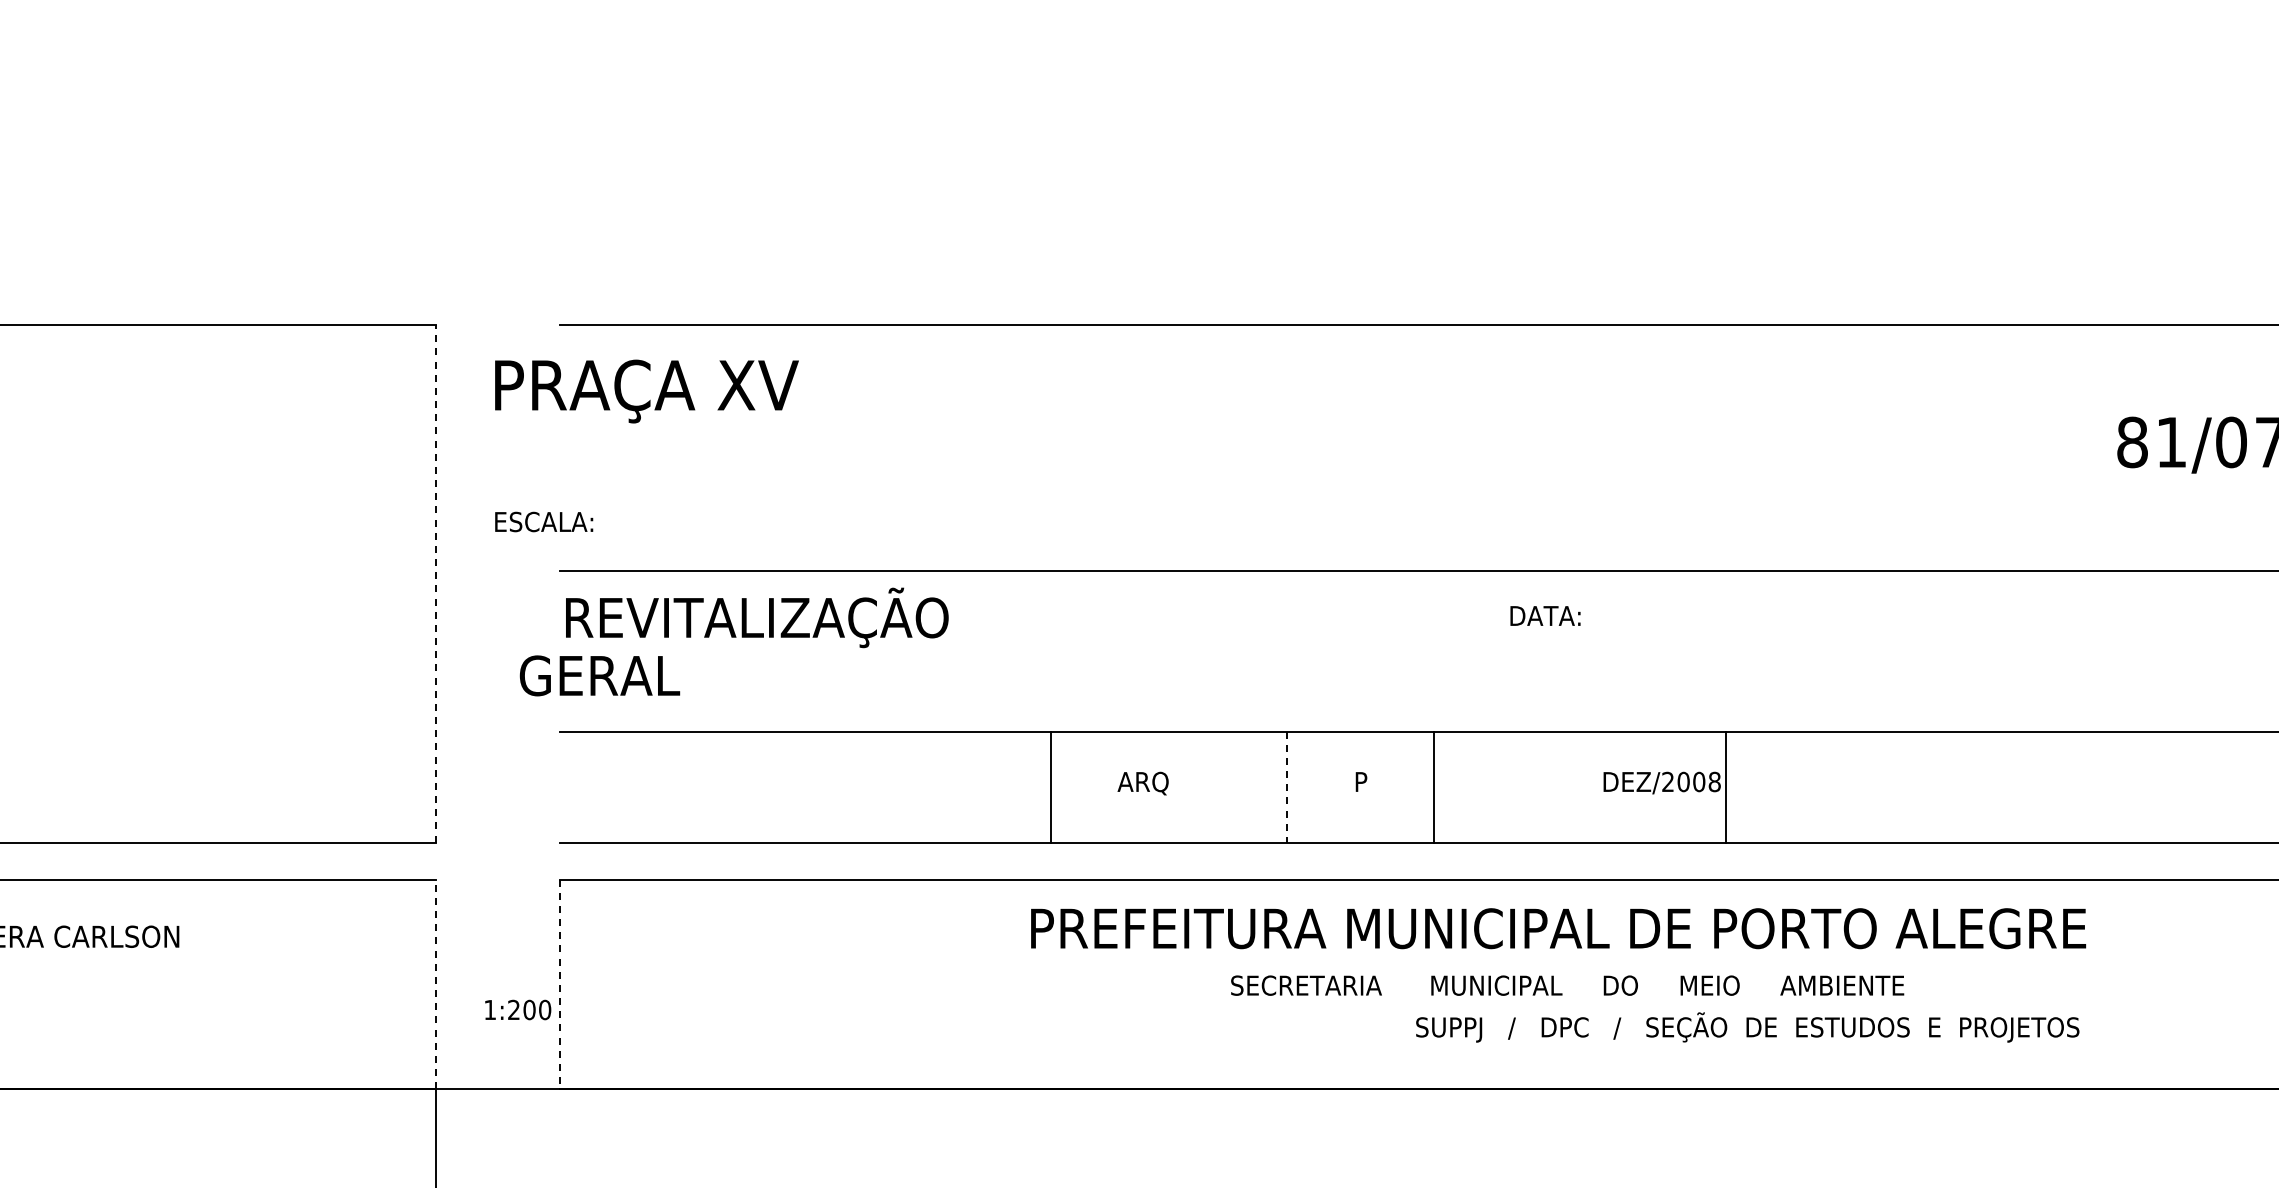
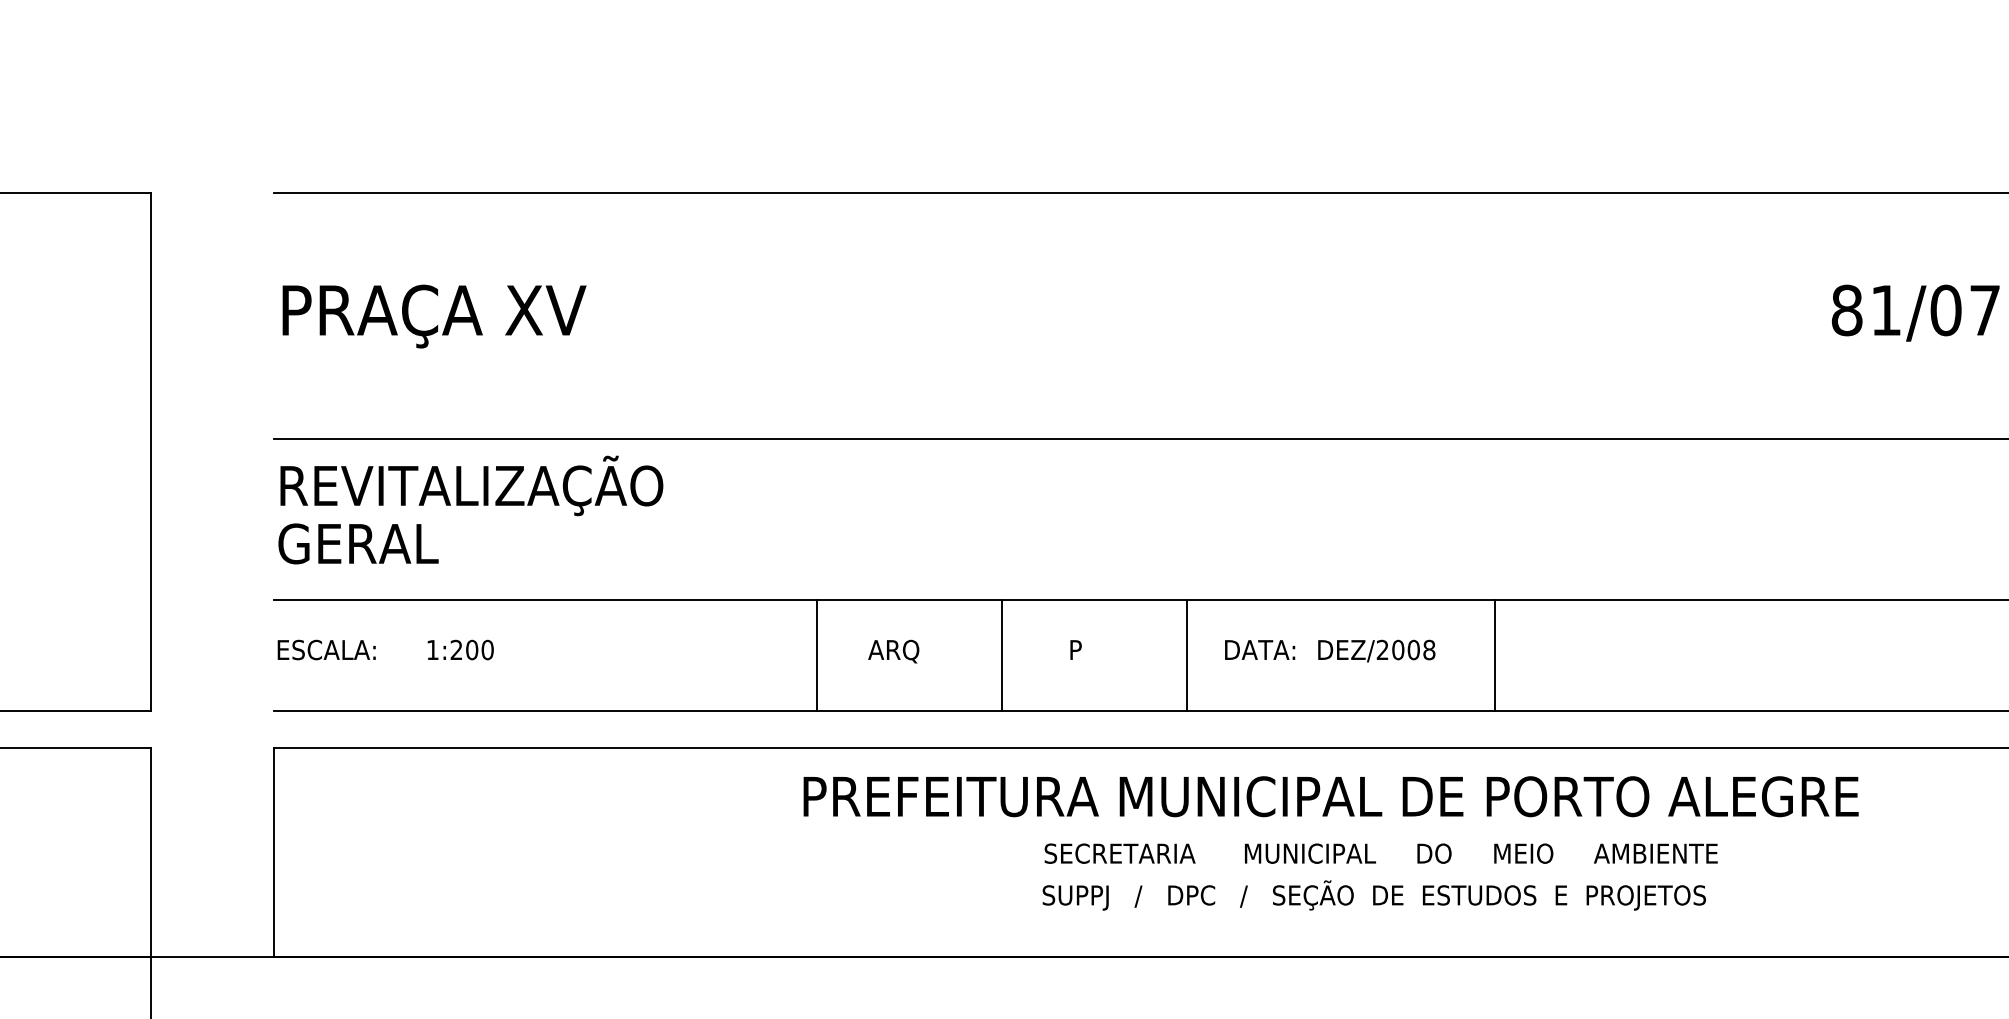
text: (646, 391) -> (434, 316), moved
text: (544, 521) -> (327, 649), moved
line: (436, 583) -> (151, 451), dashed -> solid
text: (1545, 615) -> (1260, 649), moved
text: (599, 675) -> (358, 543), moved
text: (1142, 783) -> (893, 651), moved
line: (1051, 786) -> (817, 654), moved
line: (1434, 786) -> (1187, 654), moved
line: (1726, 786) -> (1495, 654), moved
line: (1287, 787) -> (1002, 655), dashed -> solid
text: (1558, 928) -> (1331, 796), moved
line: (436, 984) -> (151, 852), dashed -> solid
line: (559, 984) -> (274, 852), dashed -> solid
text: (1567, 985) -> (1381, 853), moved
text: (518, 1009) -> (461, 649), moved
text: (1747, 1027) -> (1374, 895), moved

